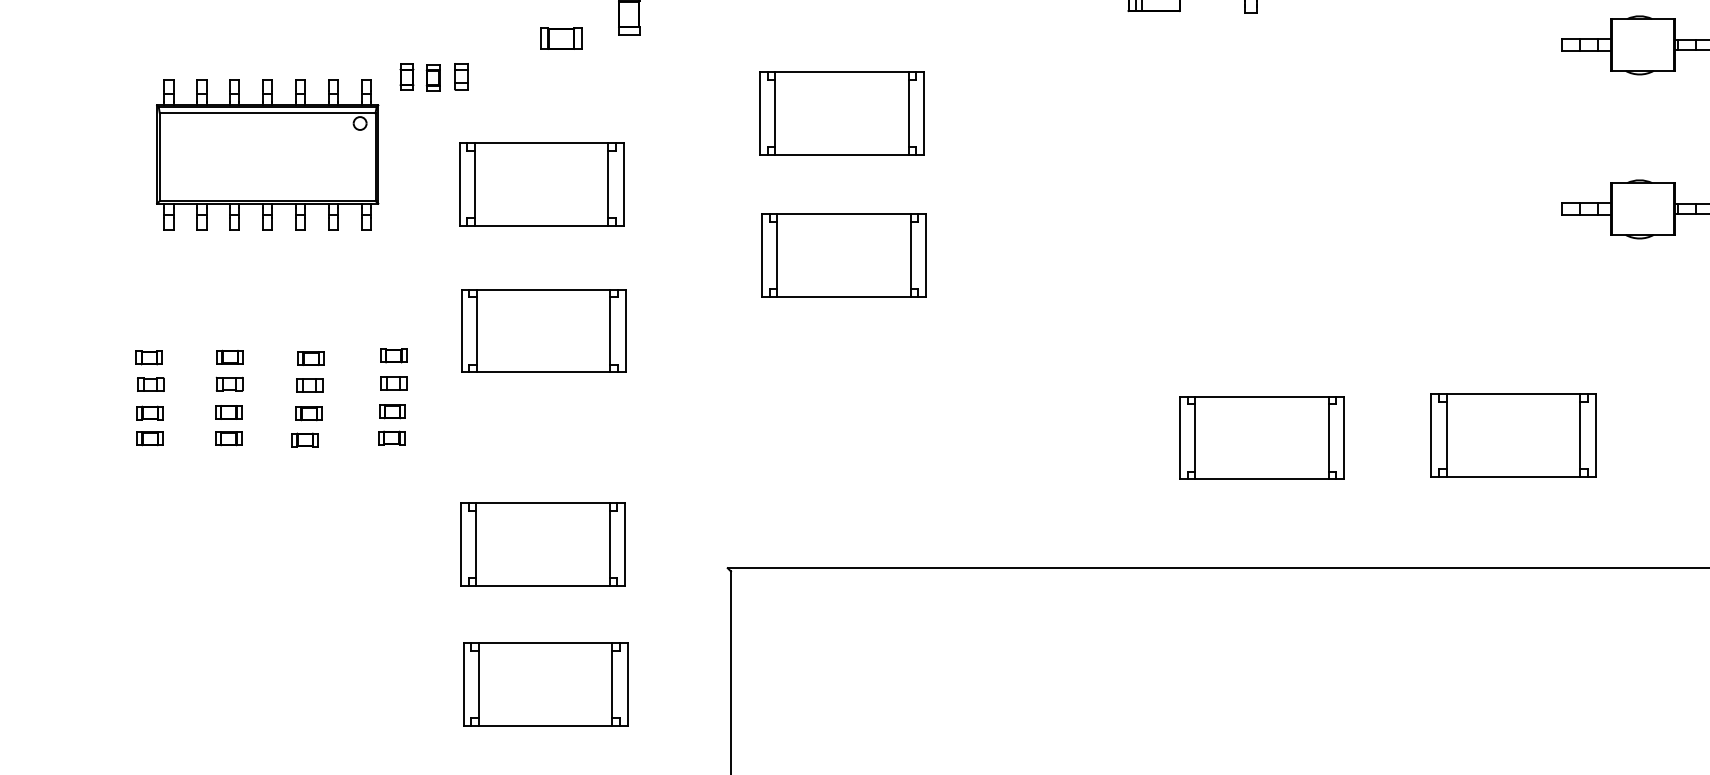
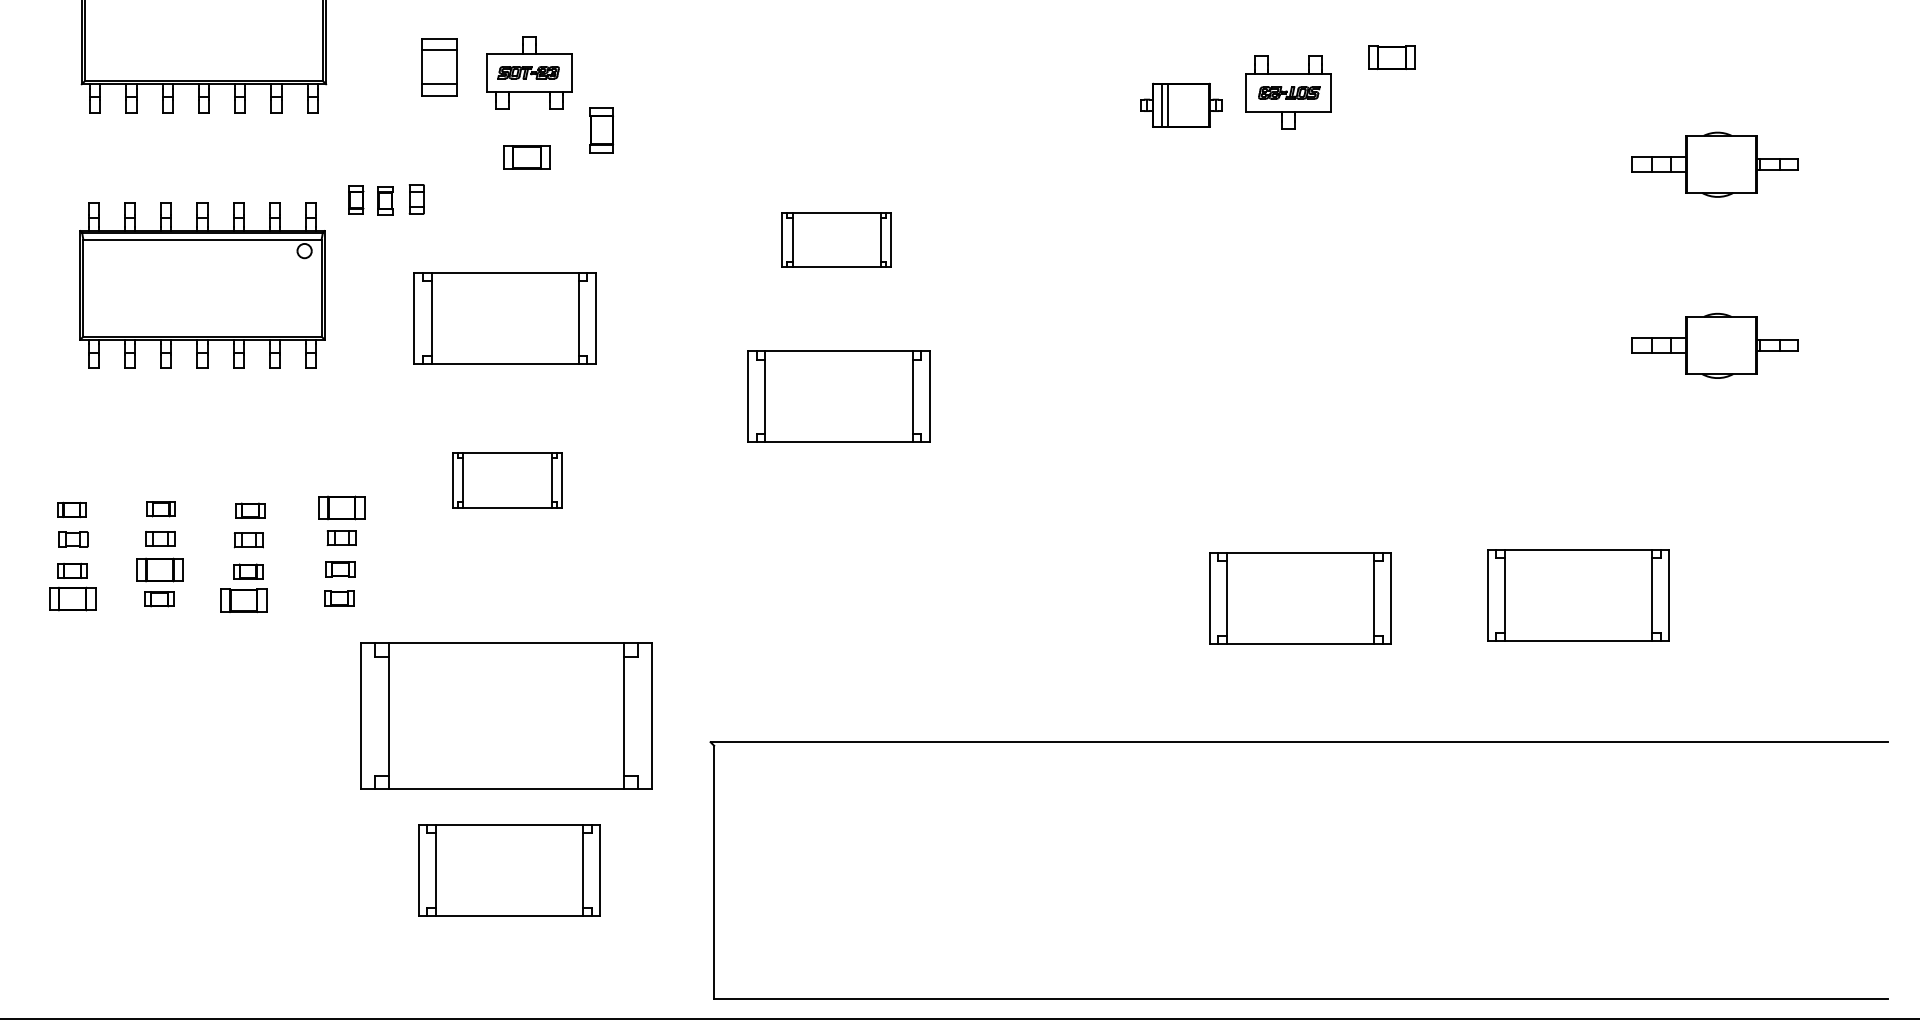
part: (841, 113) -> (836, 239), size x0.6
part: (543, 330) -> (507, 479), size x0.6
part: (393, 355) -> (341, 507), size x1.6
part: (228, 412) -> (159, 570), size x1.6
part: (149, 439) -> (72, 599), size x1.6
part: (304, 439) -> (243, 600), size x1.6
part: (542, 544) -> (506, 715), size x1.6

